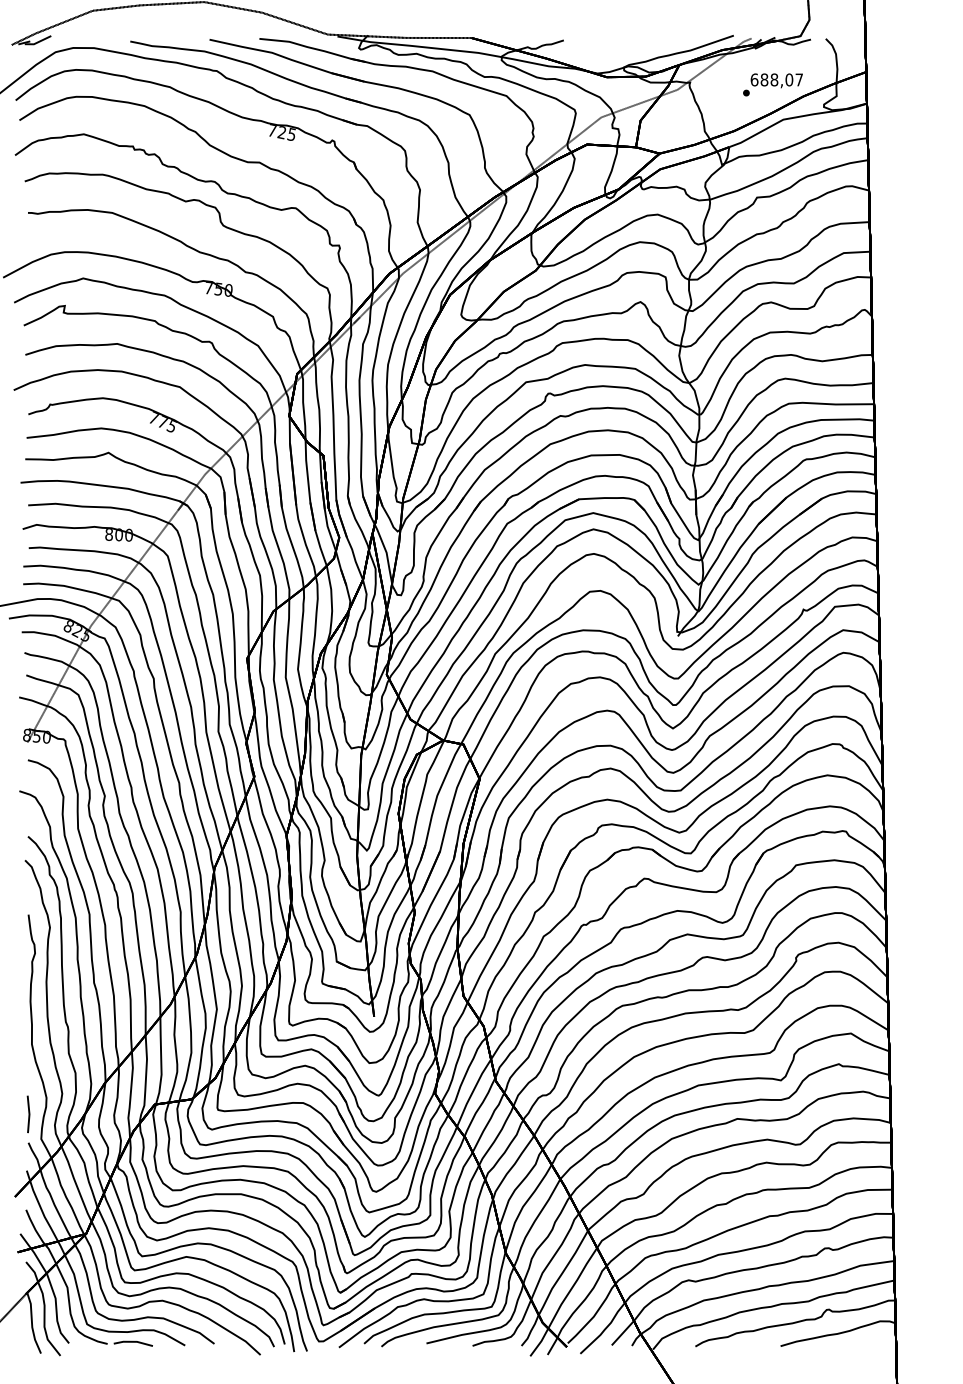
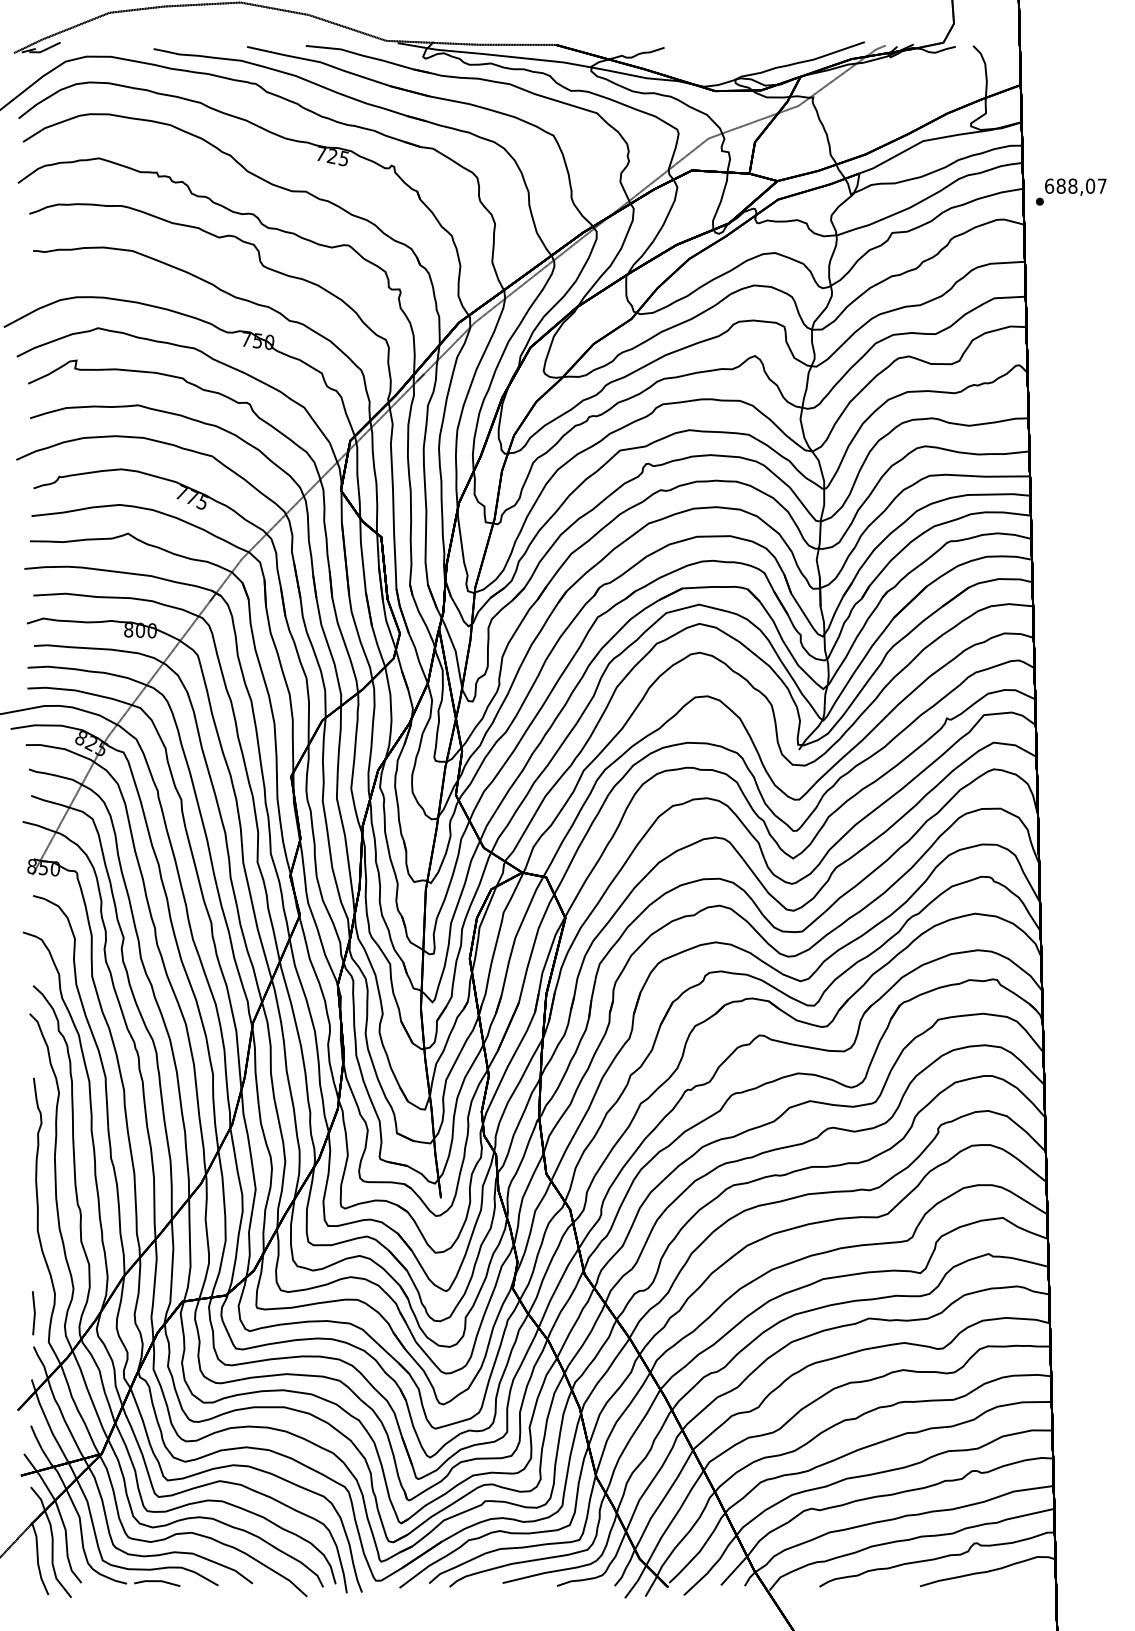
text: (772, 84) -> (1070, 191), moved

